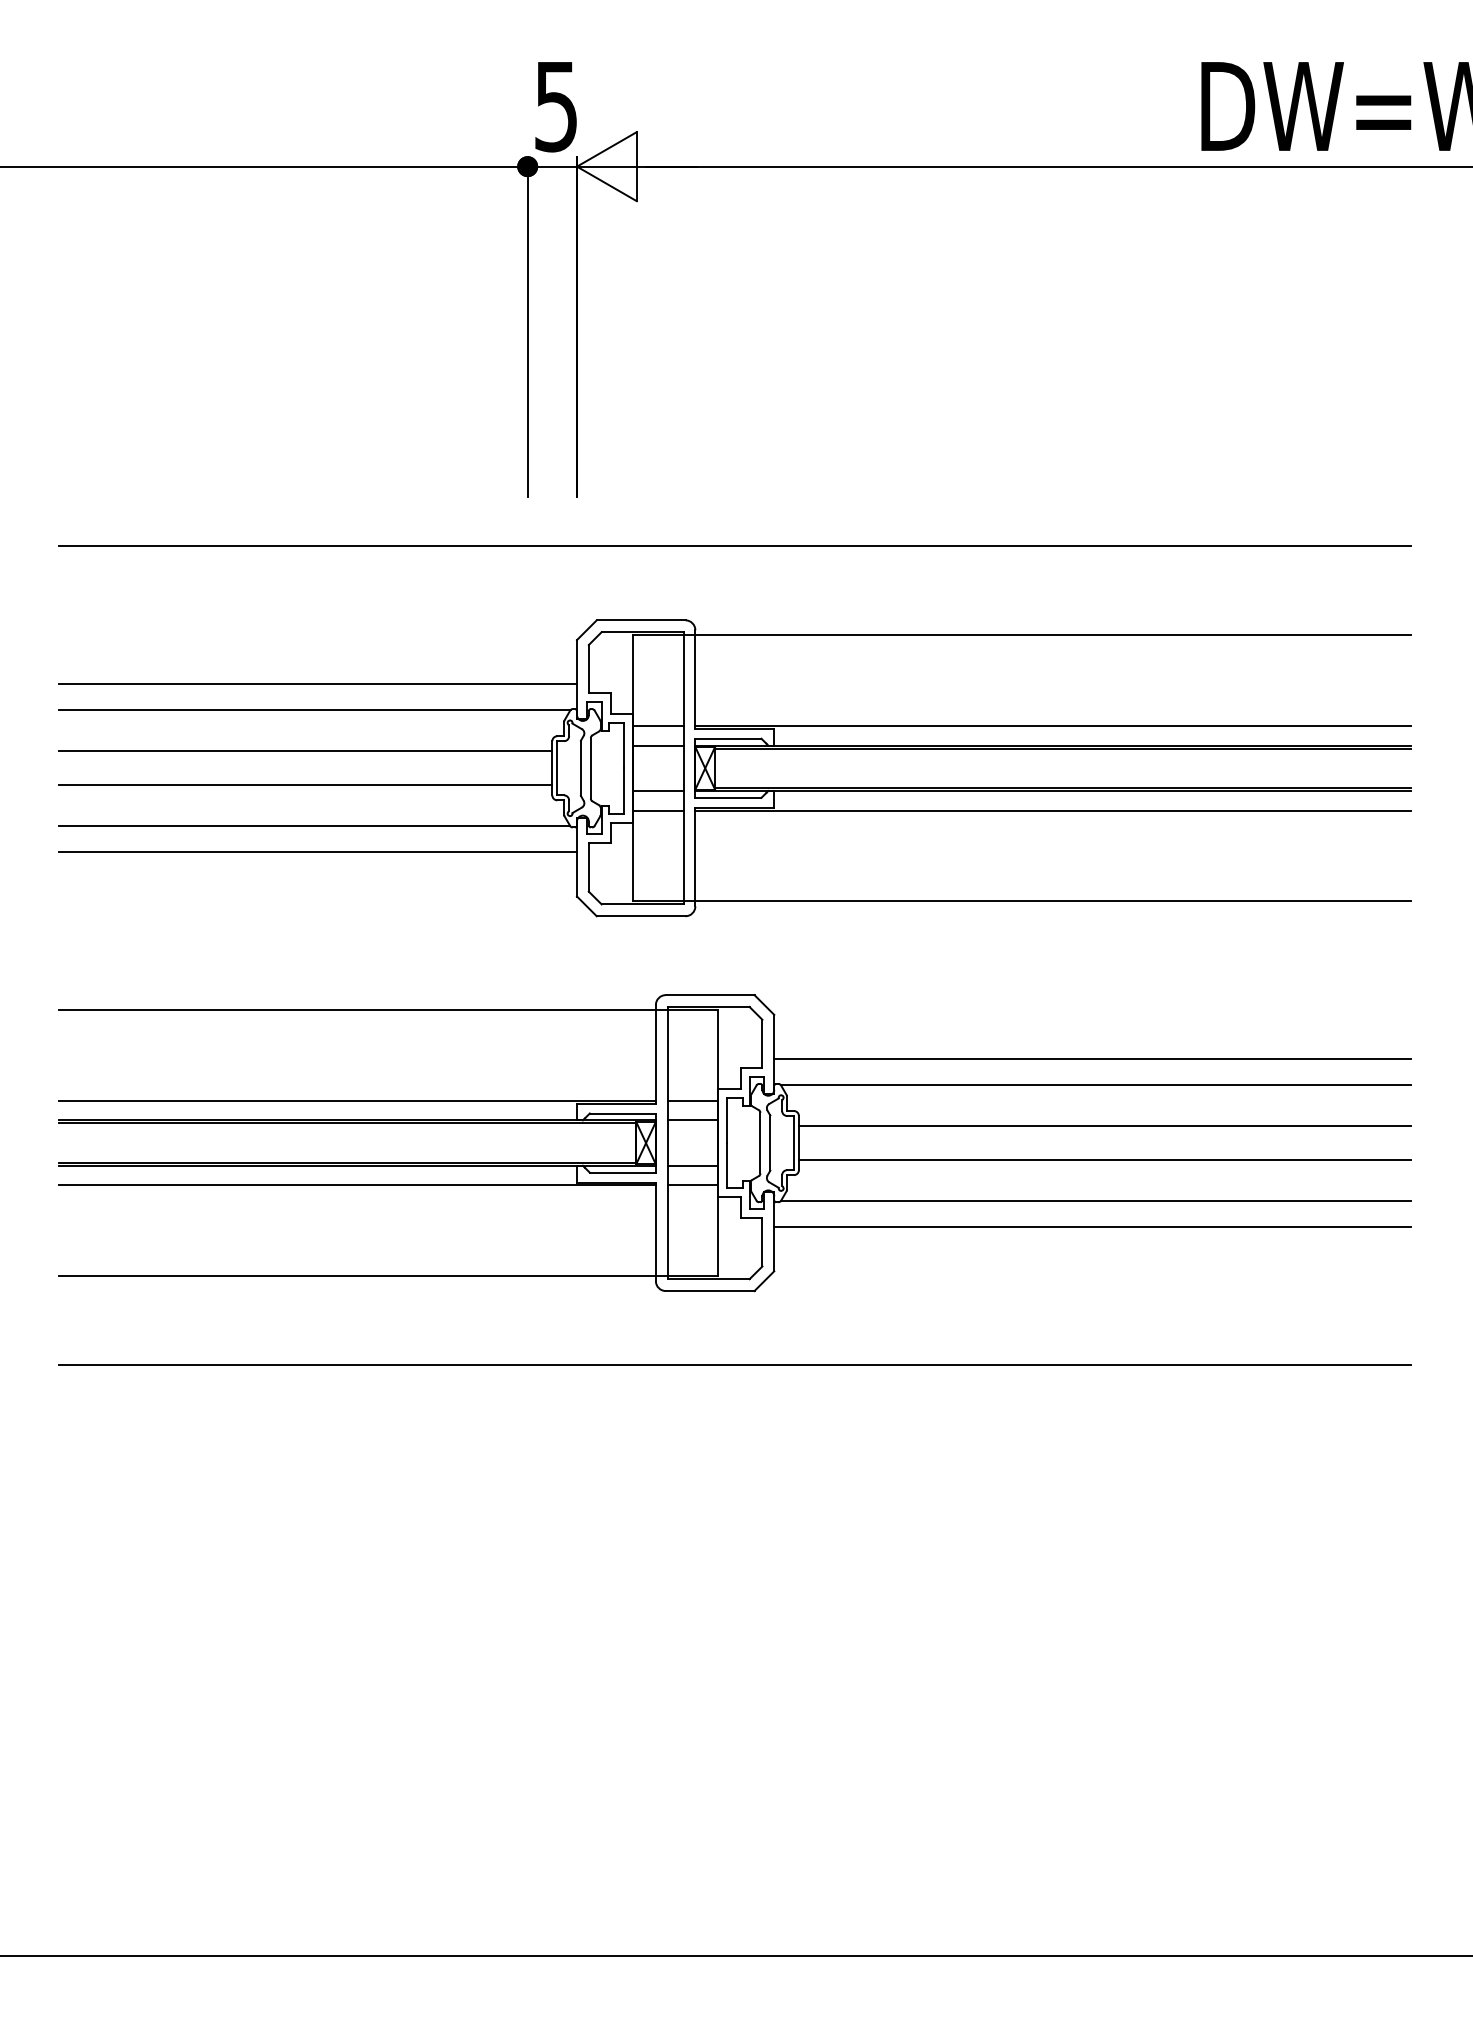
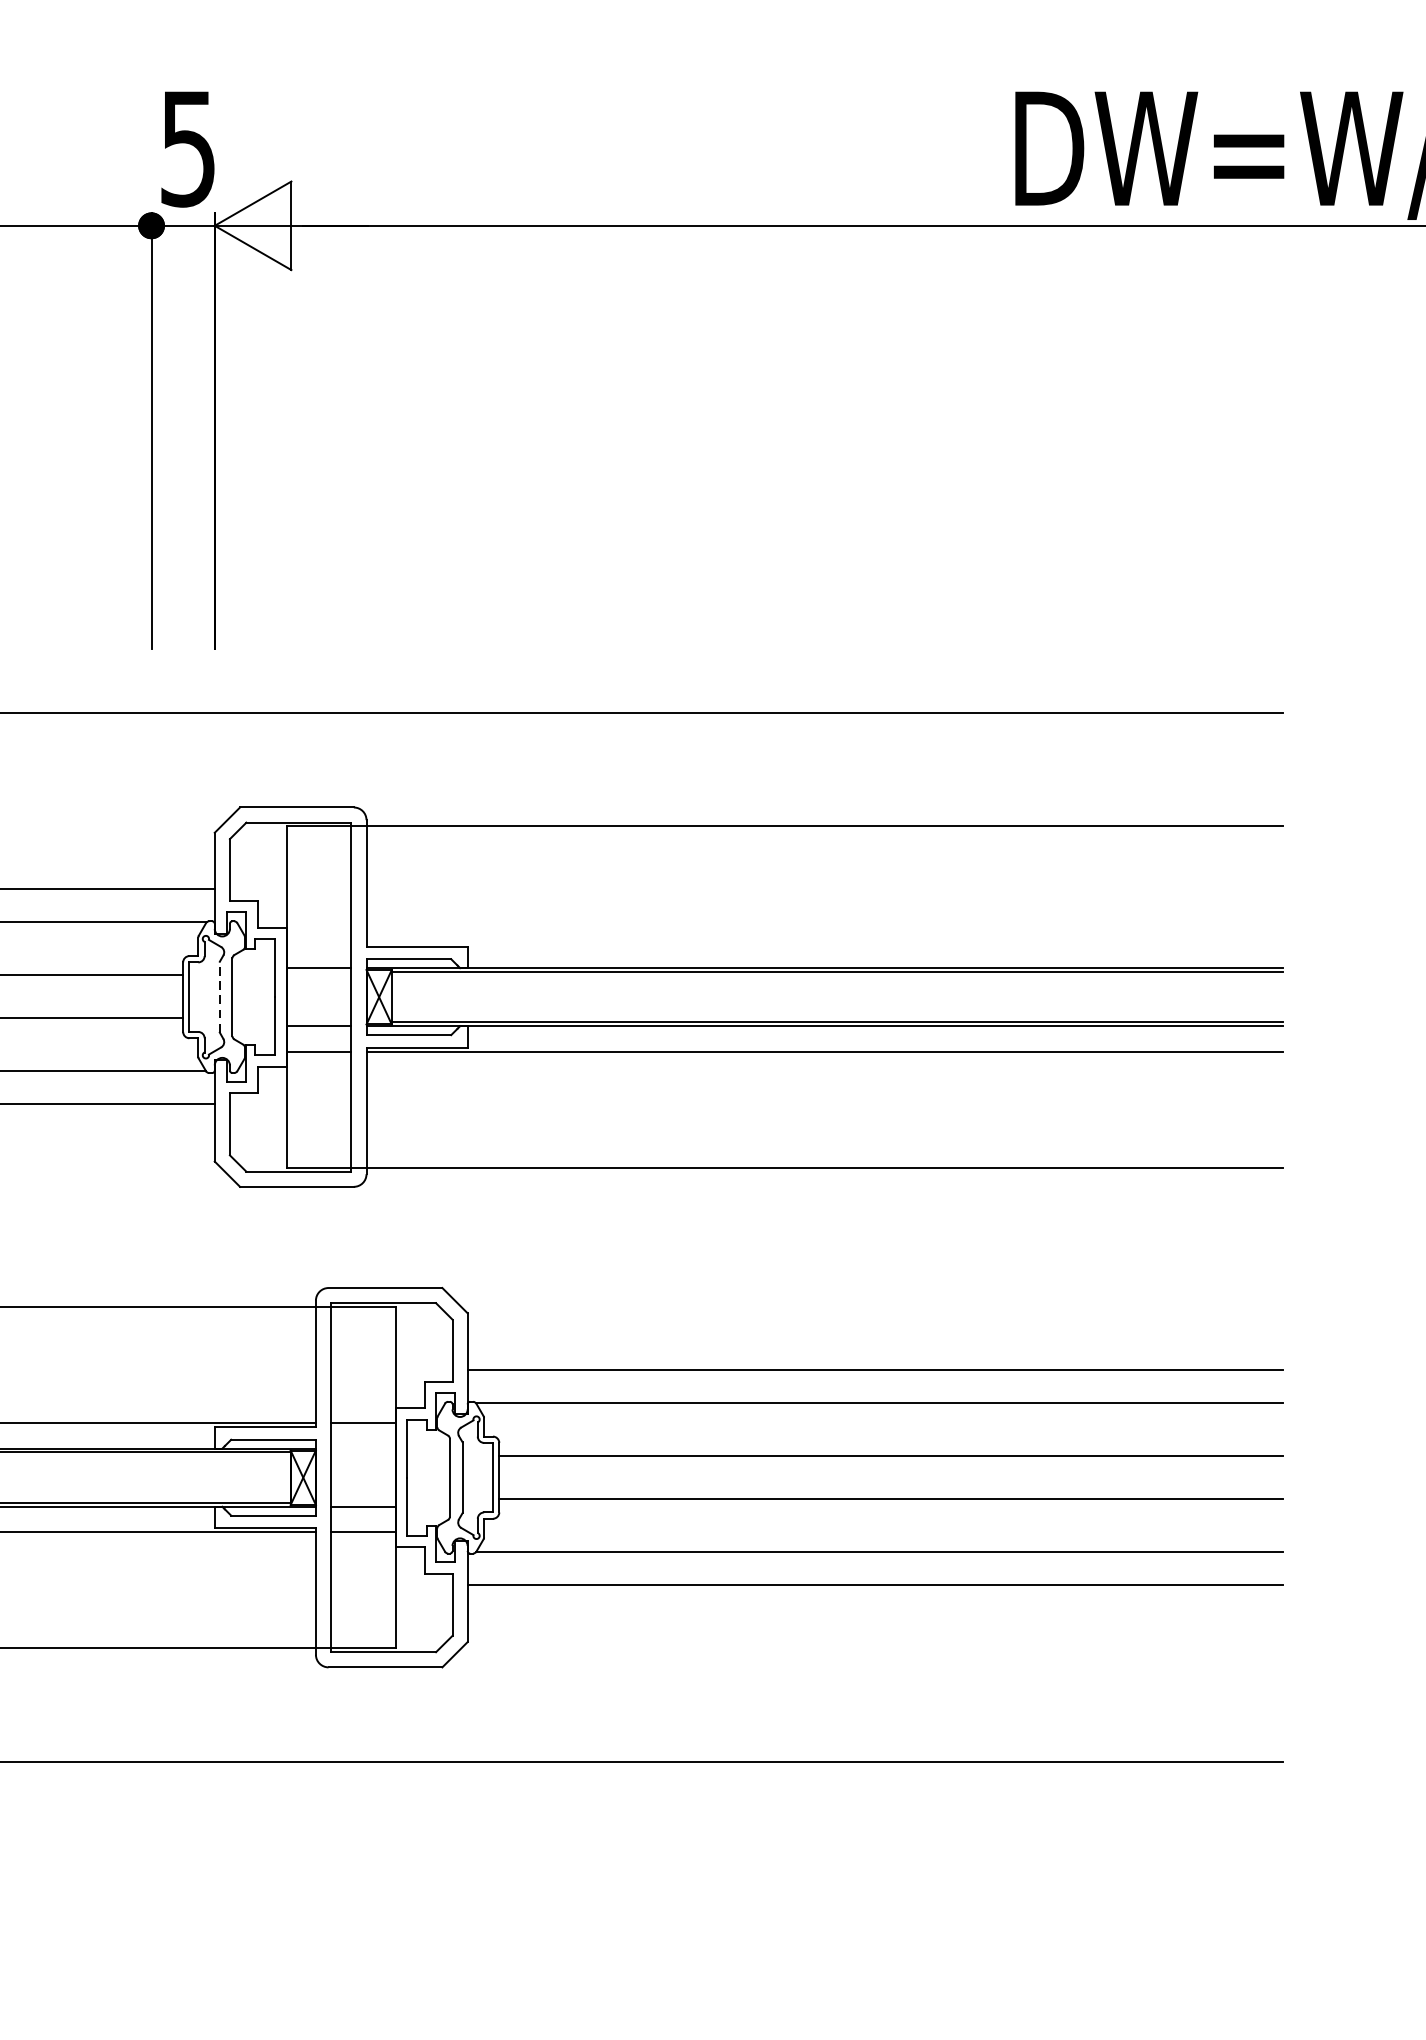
line: (658, 725) -> (319, 942), removed
line: (1052, 725) -> (824, 942), removed
line: (580, 768) -> (219, 997), solid -> dashed
line: (692, 1120) -> (362, 1448), removed

